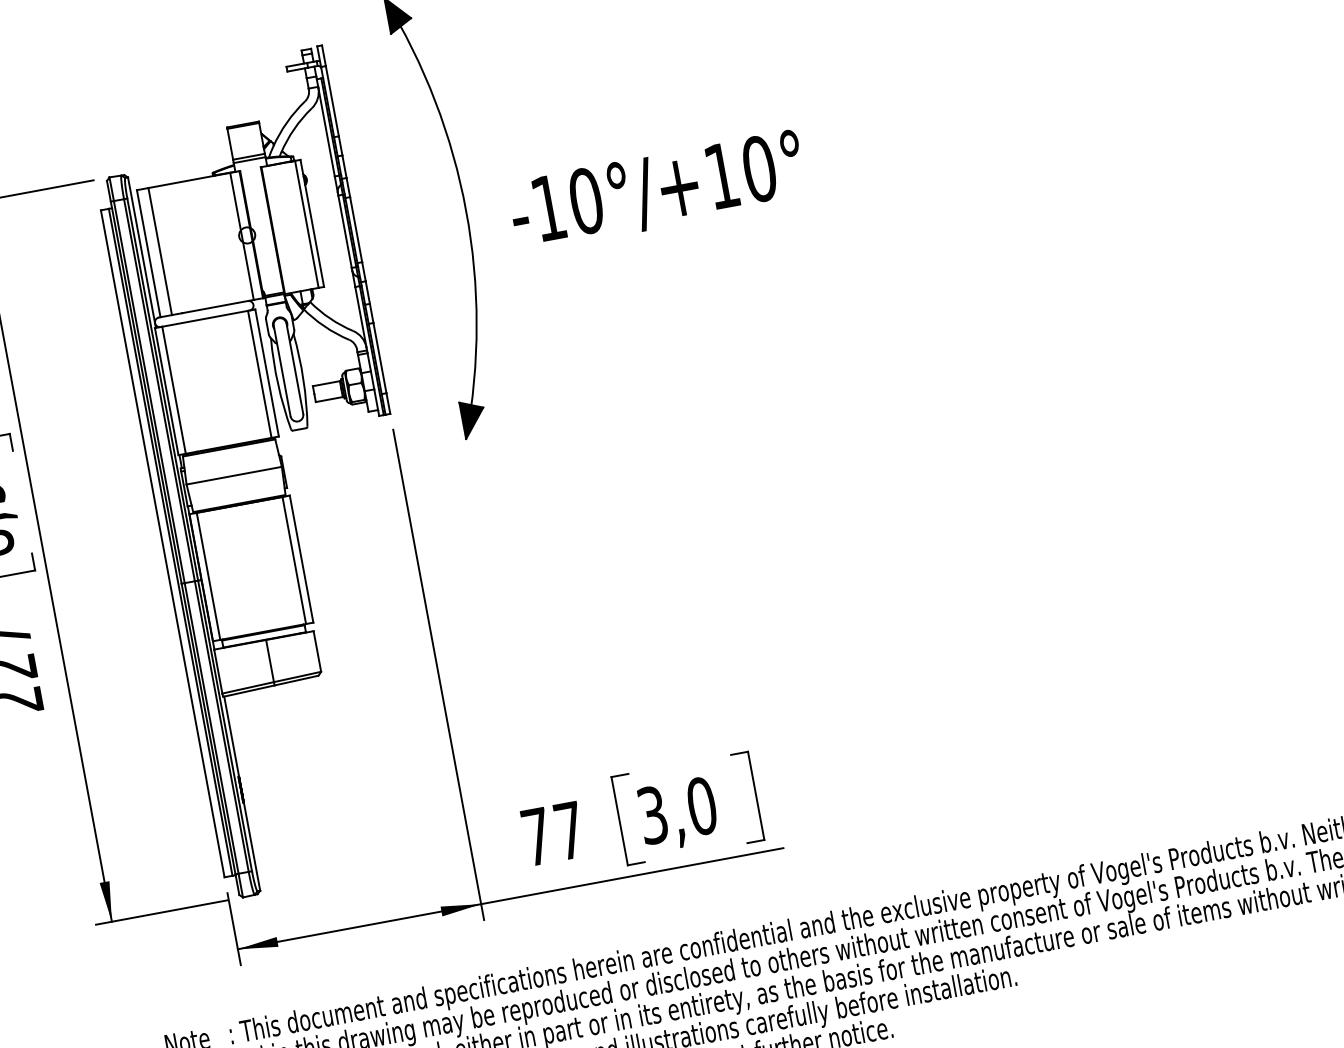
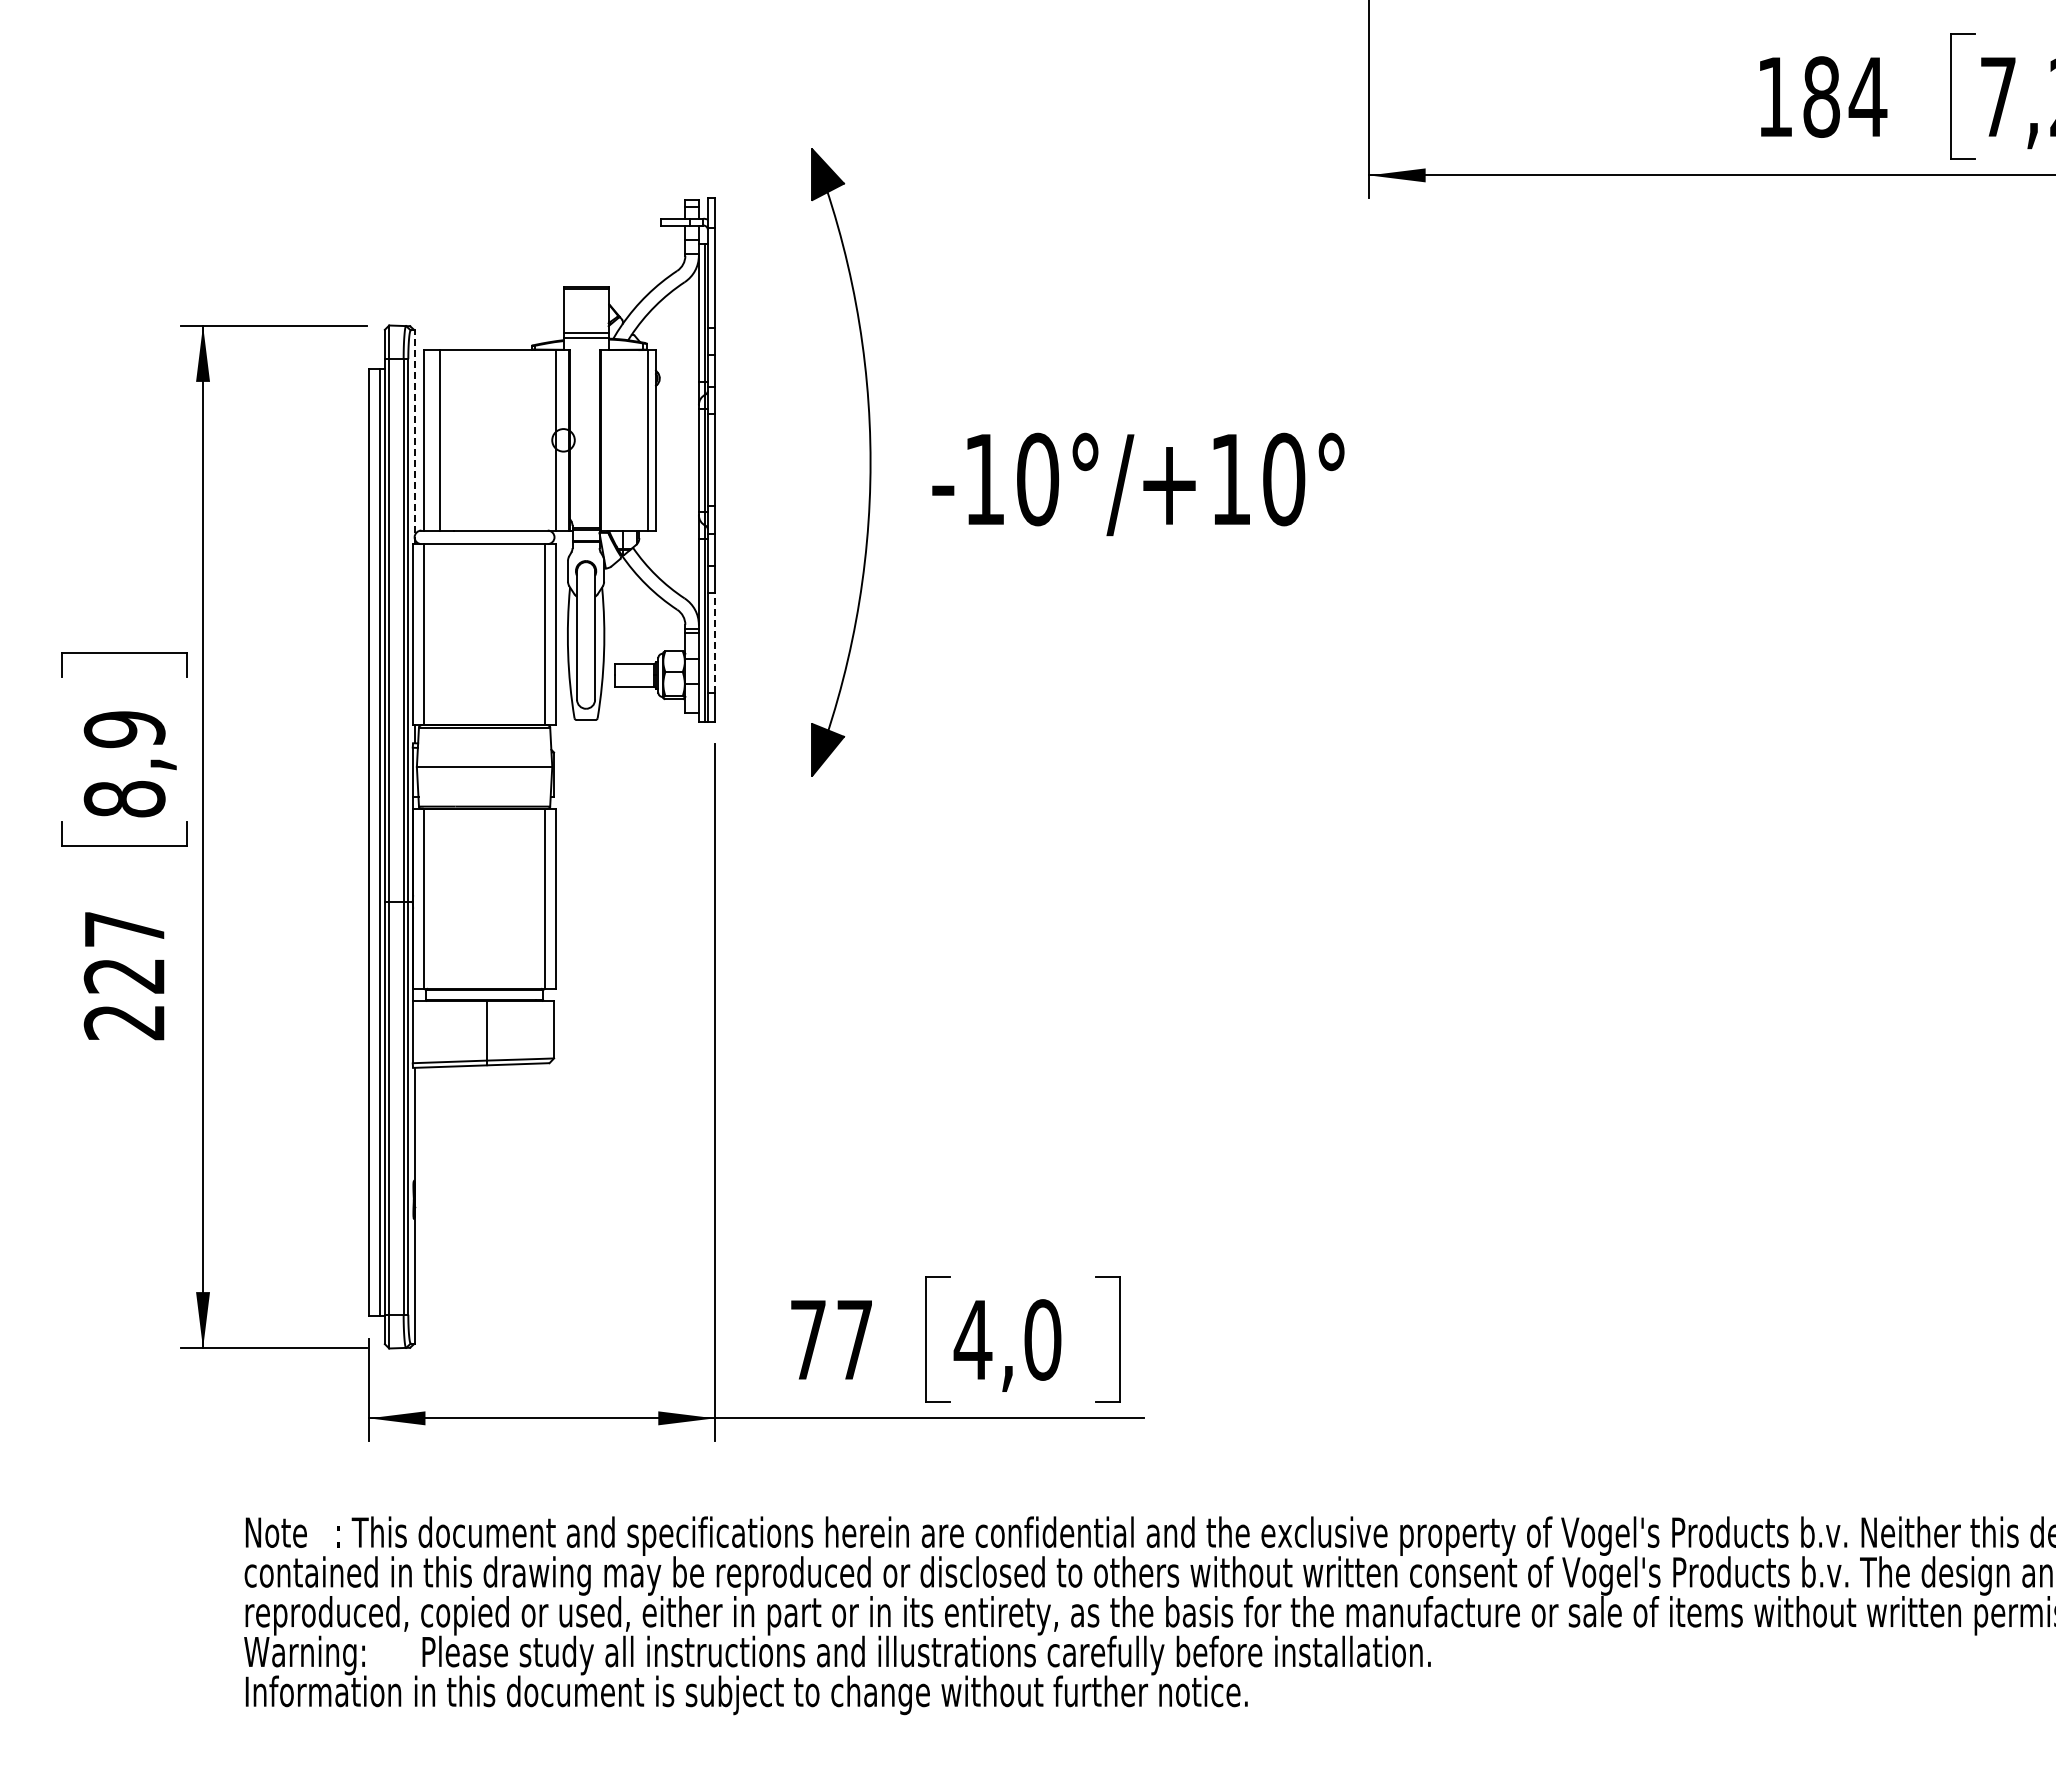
line: (141, 252) -> (414, 437), solid -> dashed
line: (379, 358) -> (714, 642), solid -> dashed
text: (652, 815) -> (972, 1339), 3,0 -> 4,0

